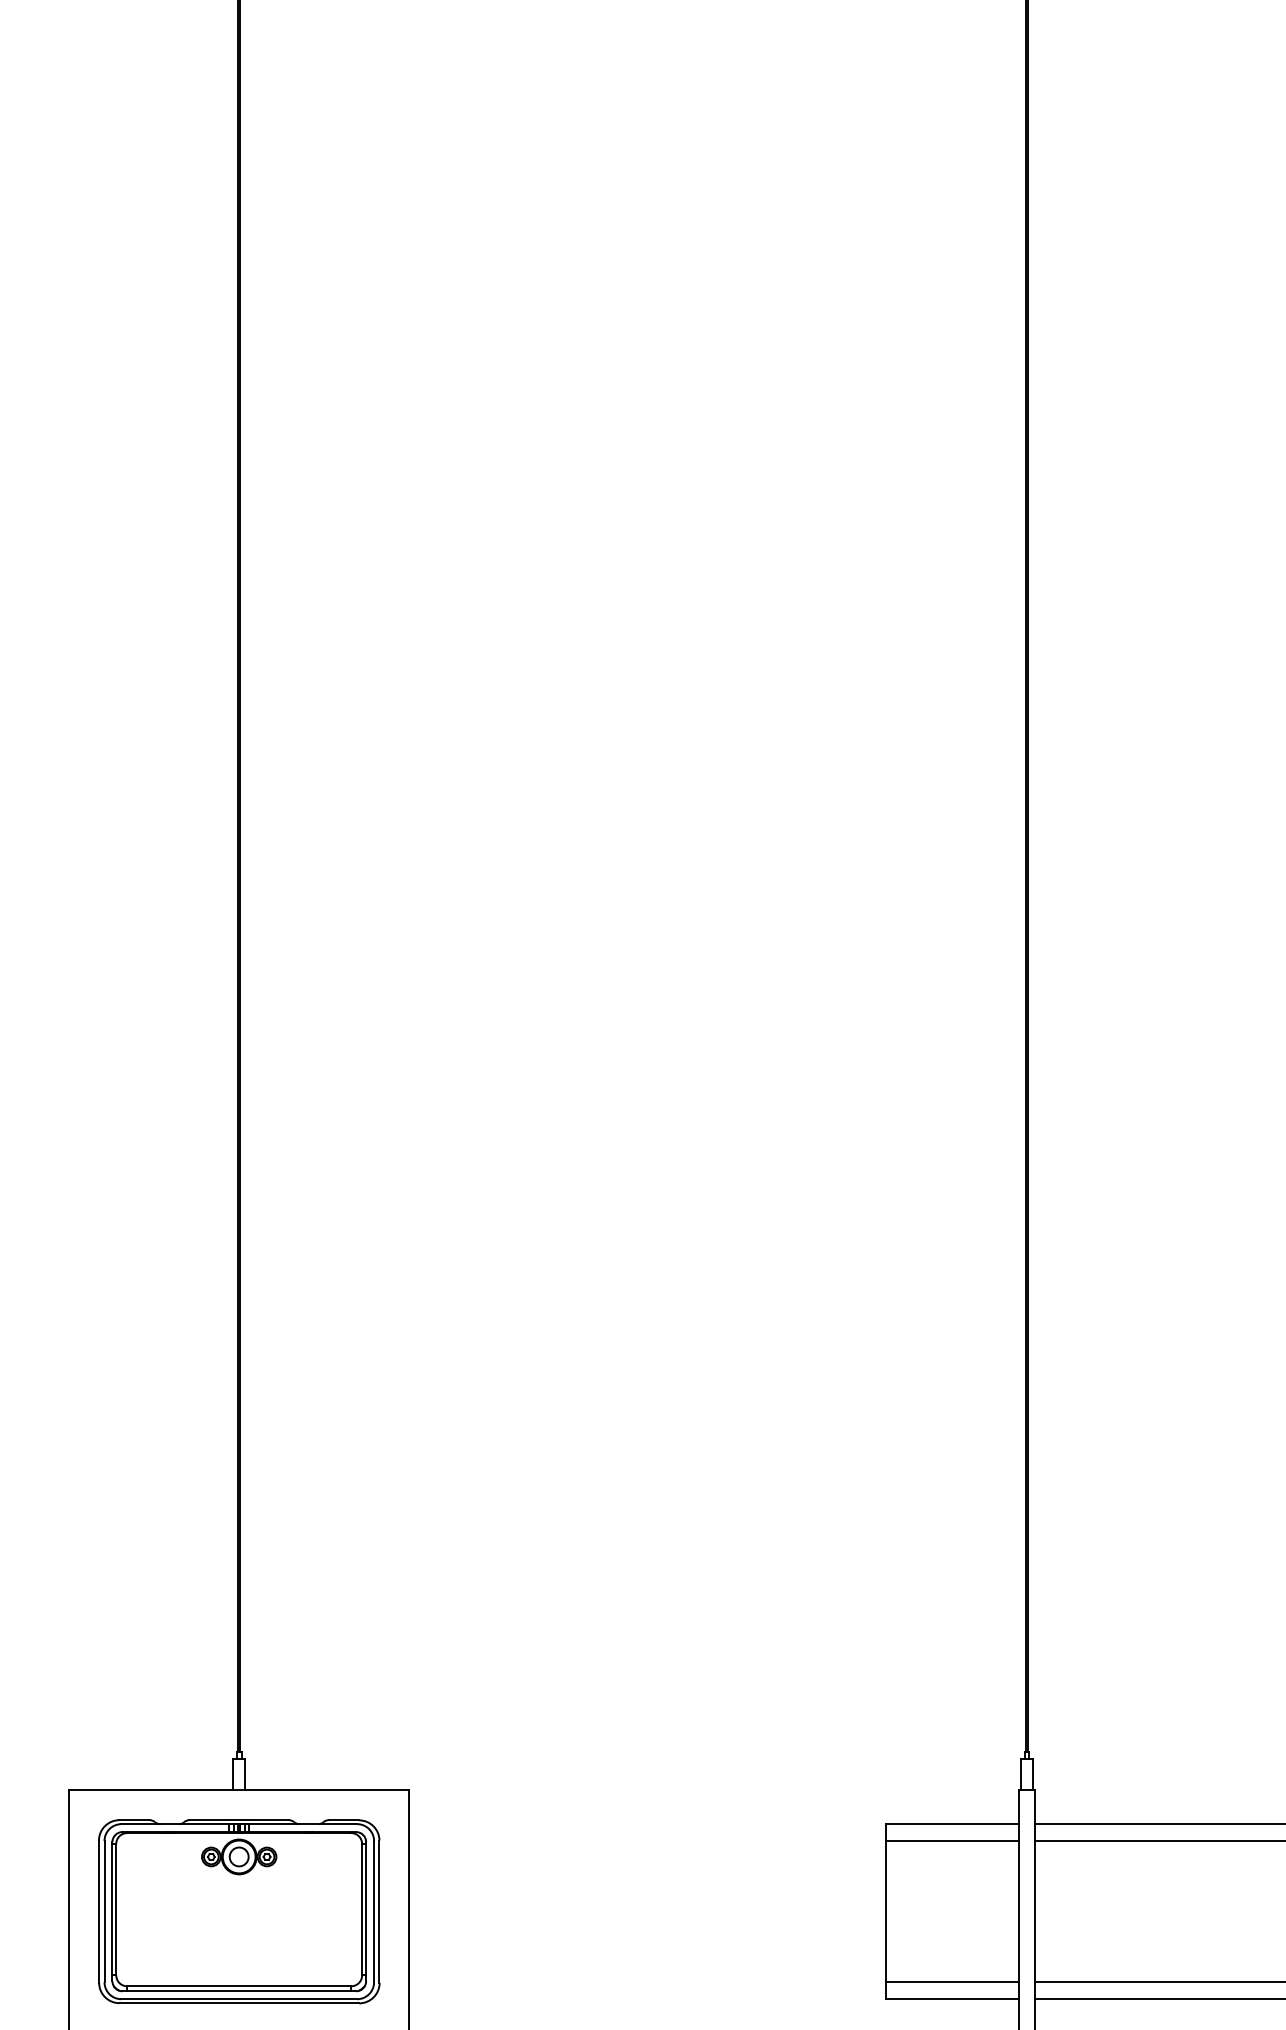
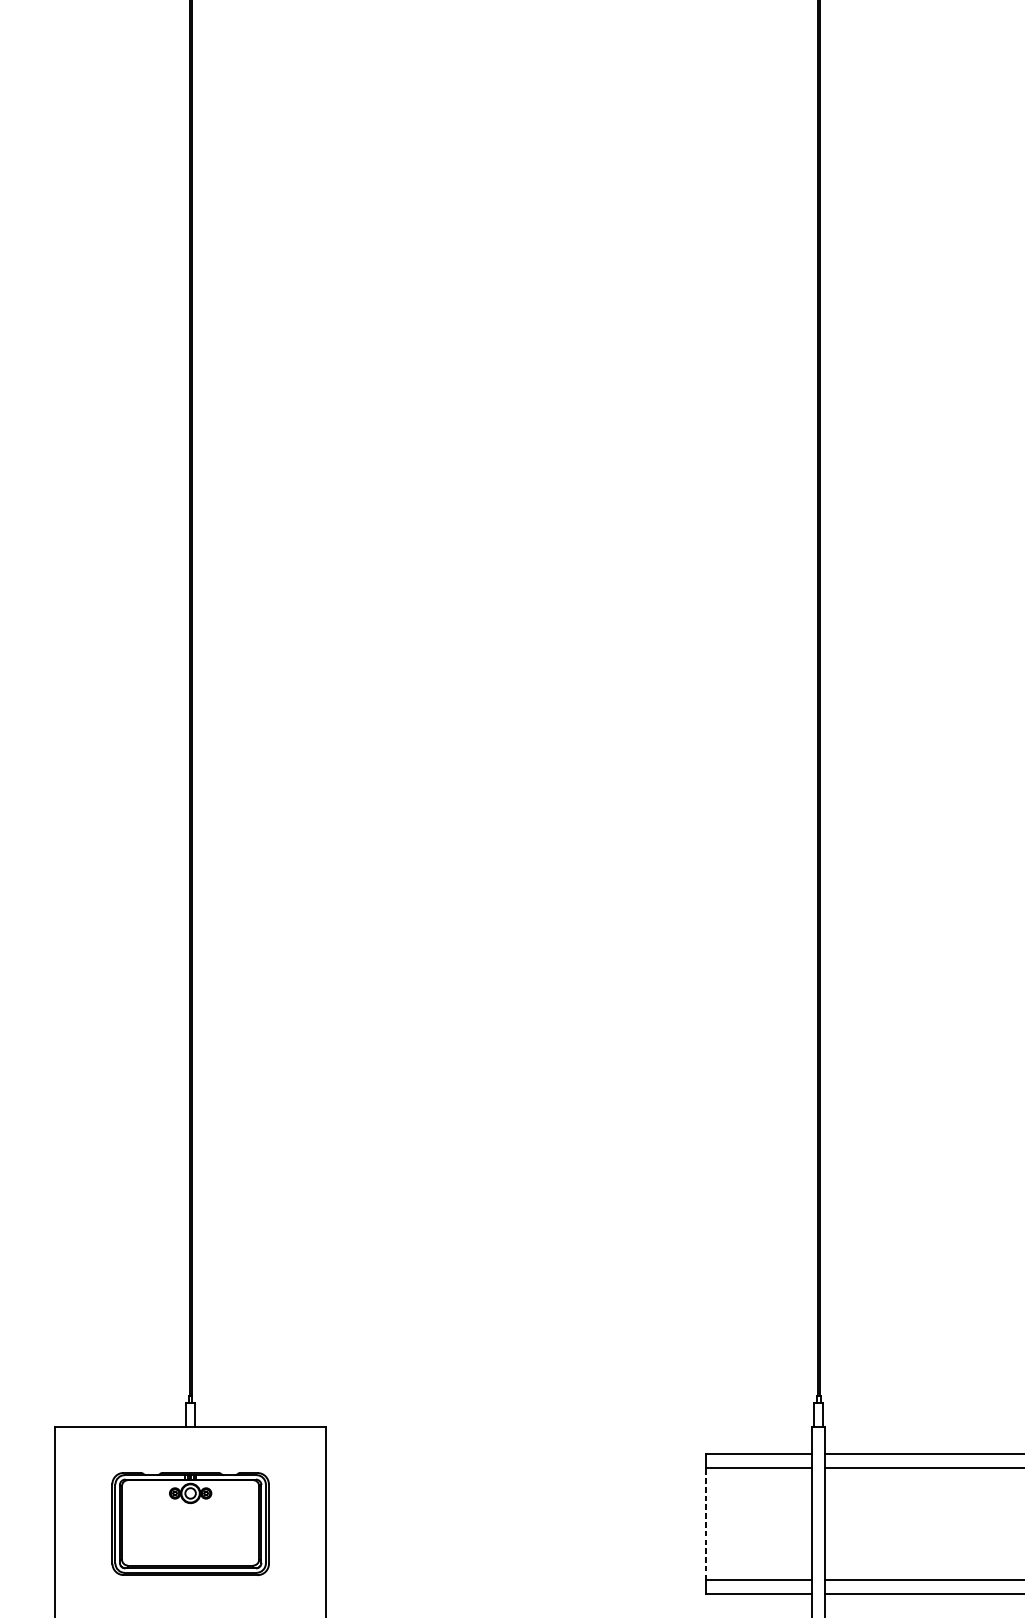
part: (239, 1911) -> (190, 1523), size x0.7
line: (885, 1911) -> (705, 1523), solid -> dashed

